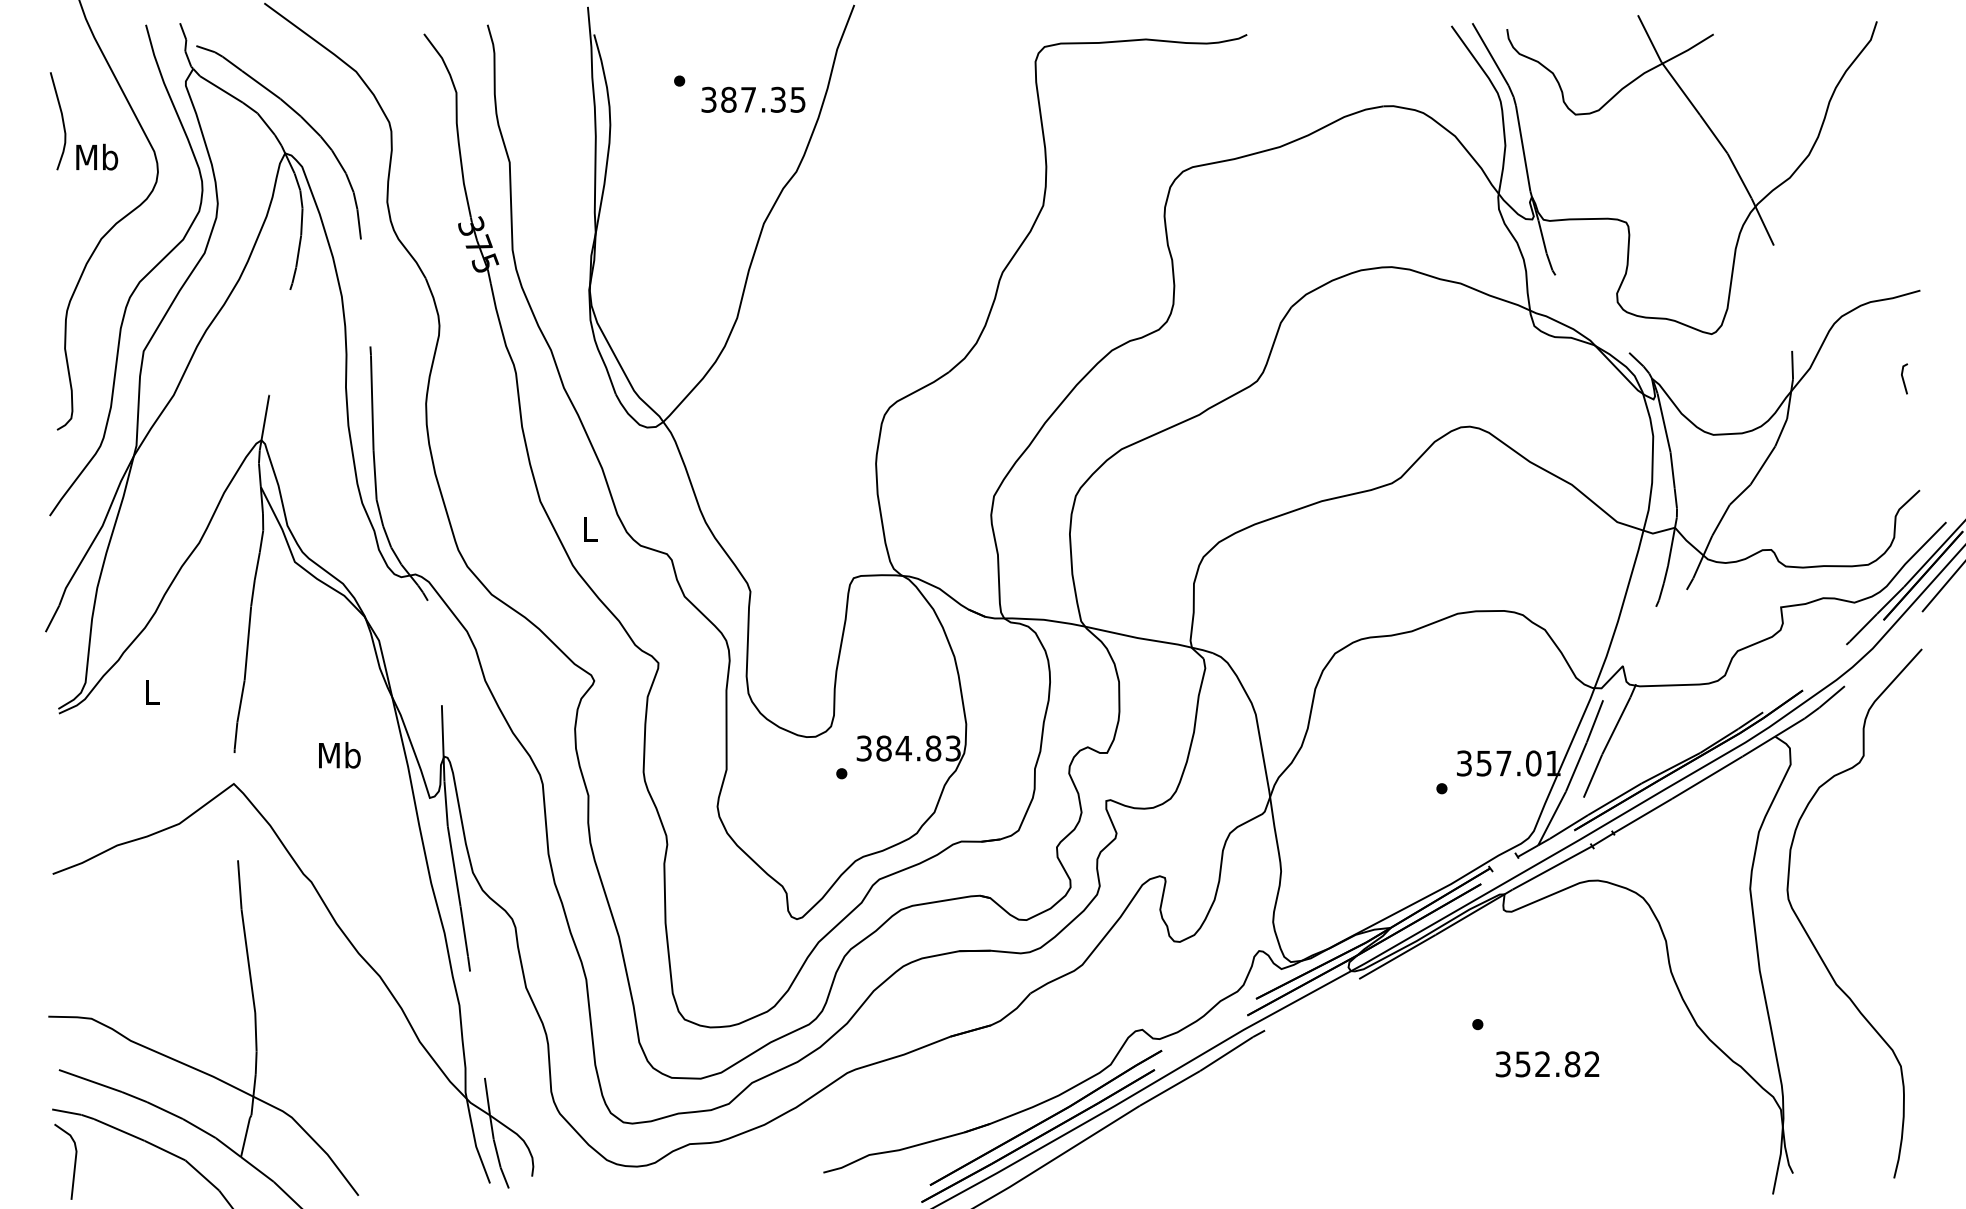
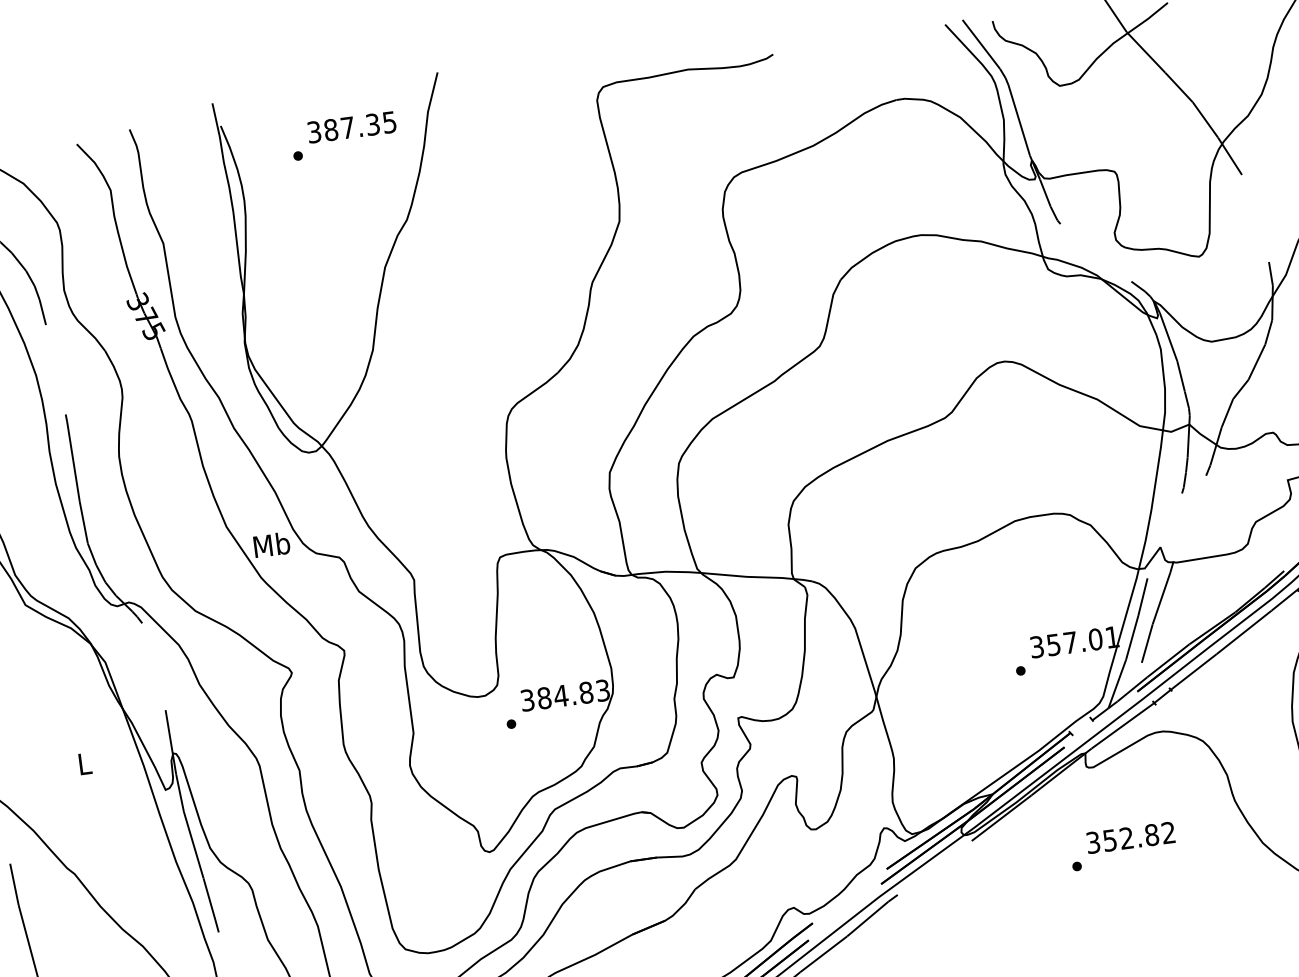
text: (753, 99) -> (351, 127), moved
text: (590, 528) -> (271, 544), L -> Mb
text: (339, 755) -> (84, 763), Mb -> L
text: (1547, 1064) -> (1130, 837), moved

